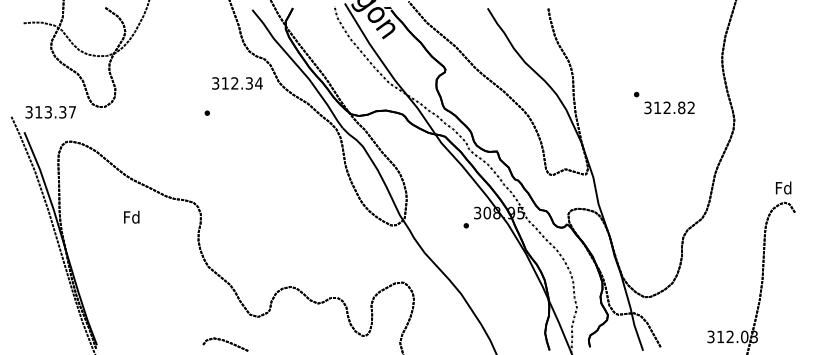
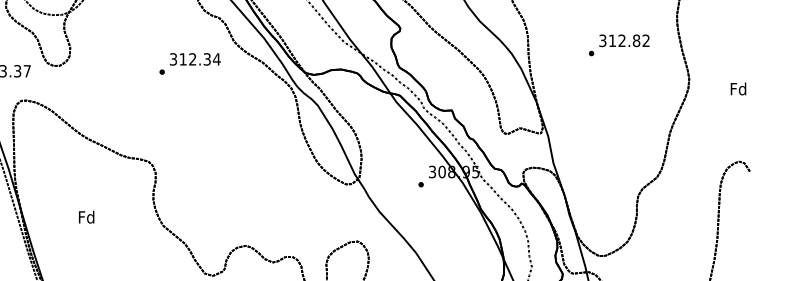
text: (237, 83) -> (195, 59), moved
text: (669, 107) -> (624, 40), moved
text: (783, 187) -> (738, 88), moved
text: (131, 216) -> (86, 216), moved

